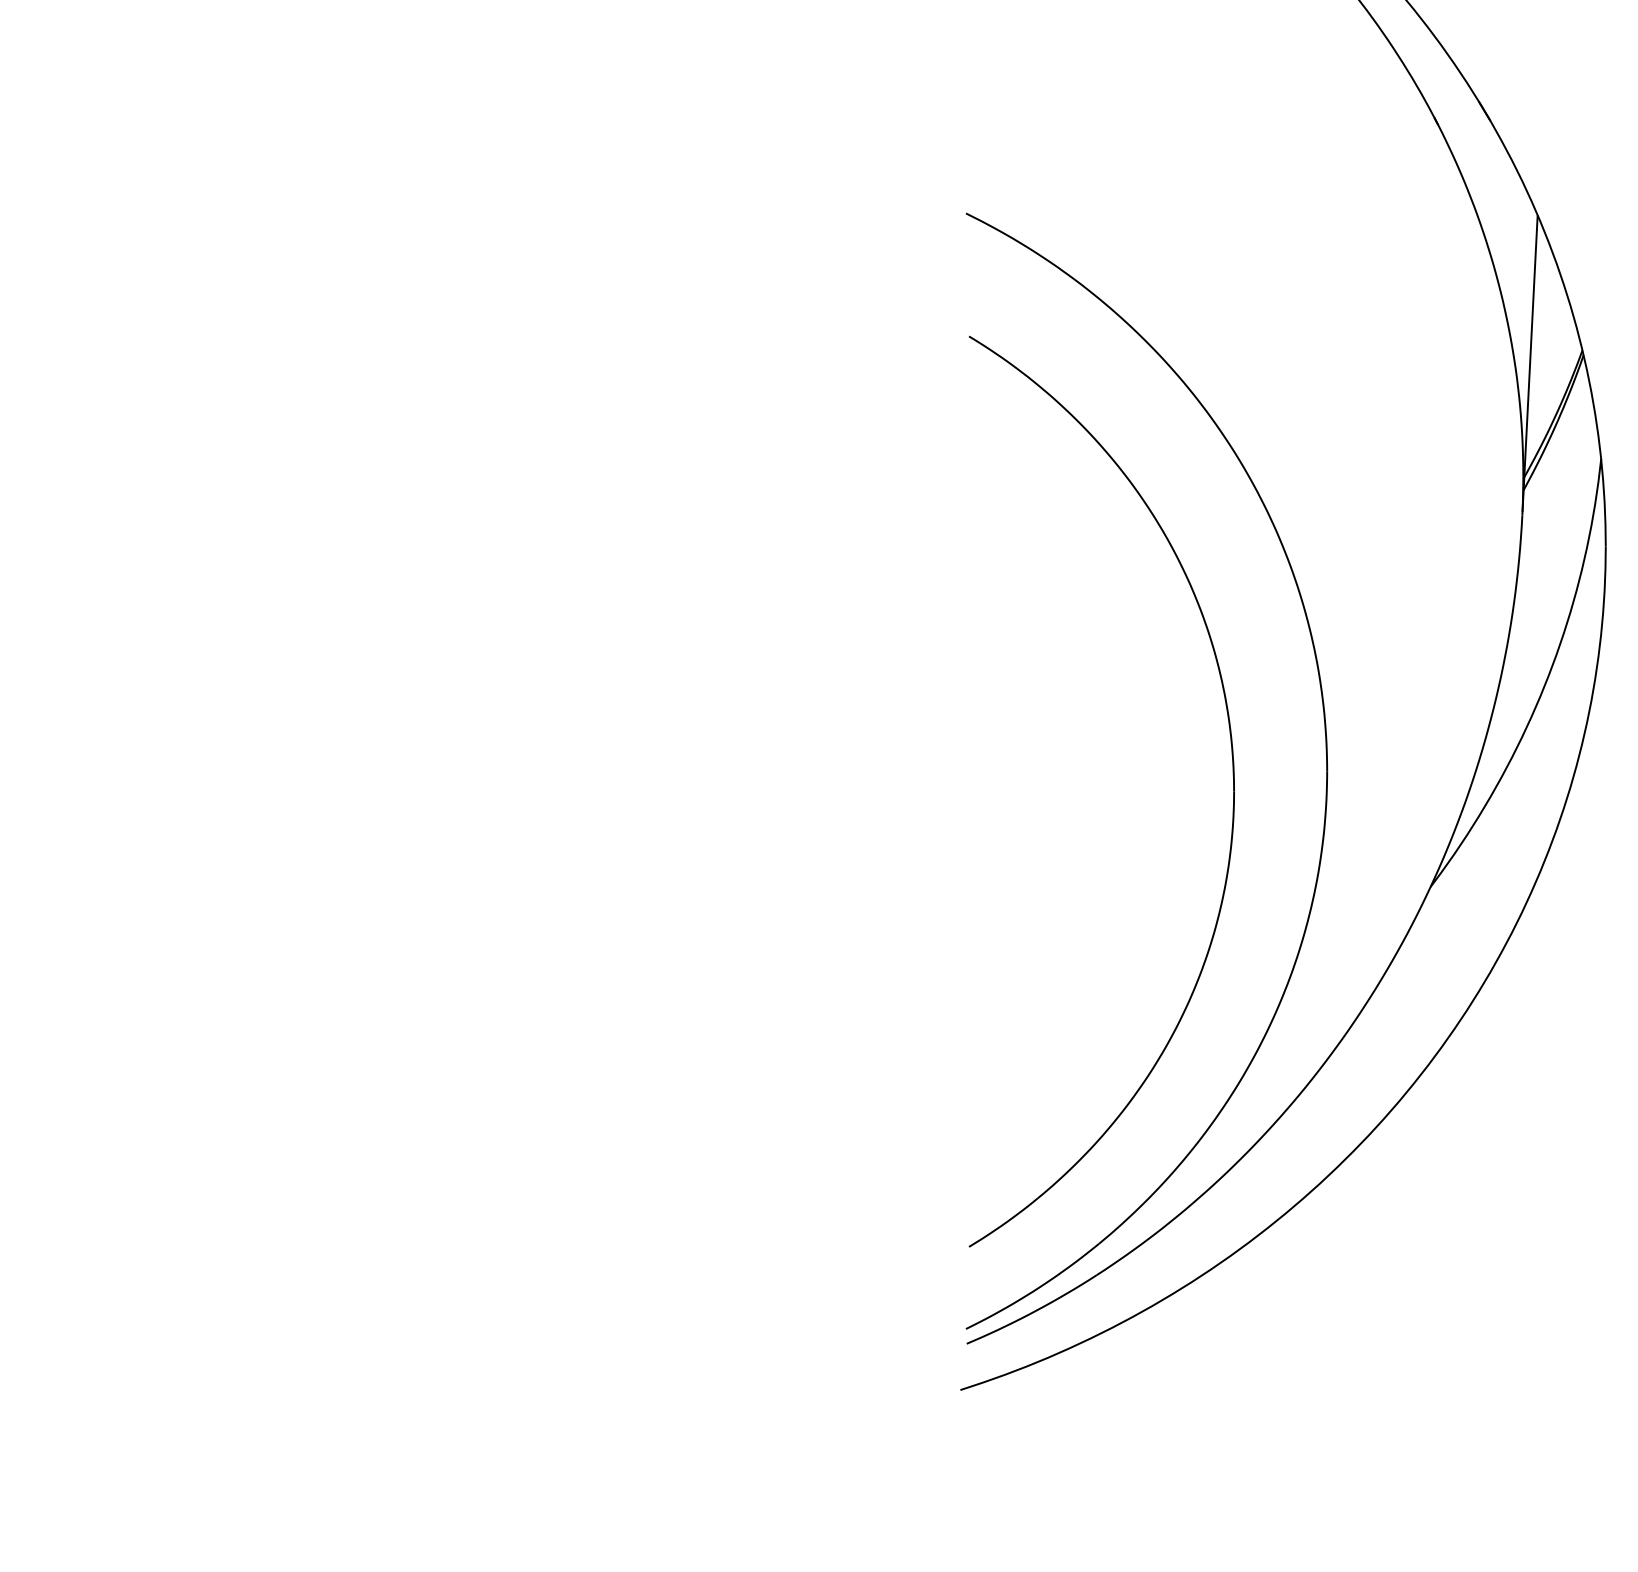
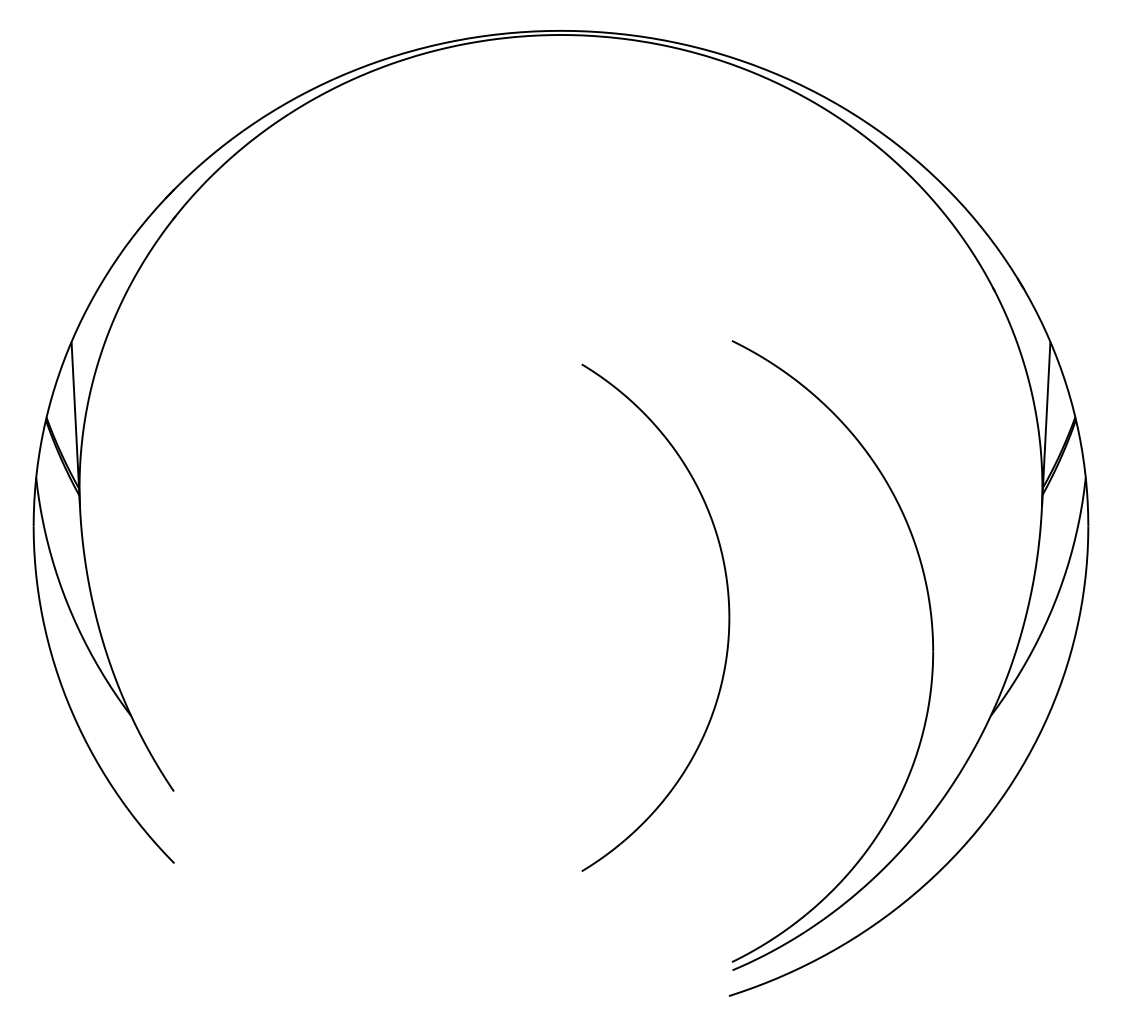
part: (1232, 790) -> (728, 617), moved

